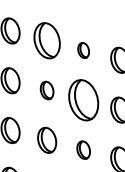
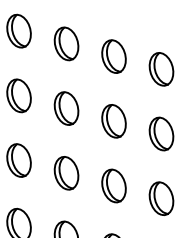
part: (47, 40) -> (66, 43), size x0.71
part: (83, 50) -> (113, 56), size x1.67
part: (47, 90) -> (66, 108), size x1.43
part: (83, 100) -> (113, 121), size x0.62
part: (83, 149) -> (113, 185), size x1.43

